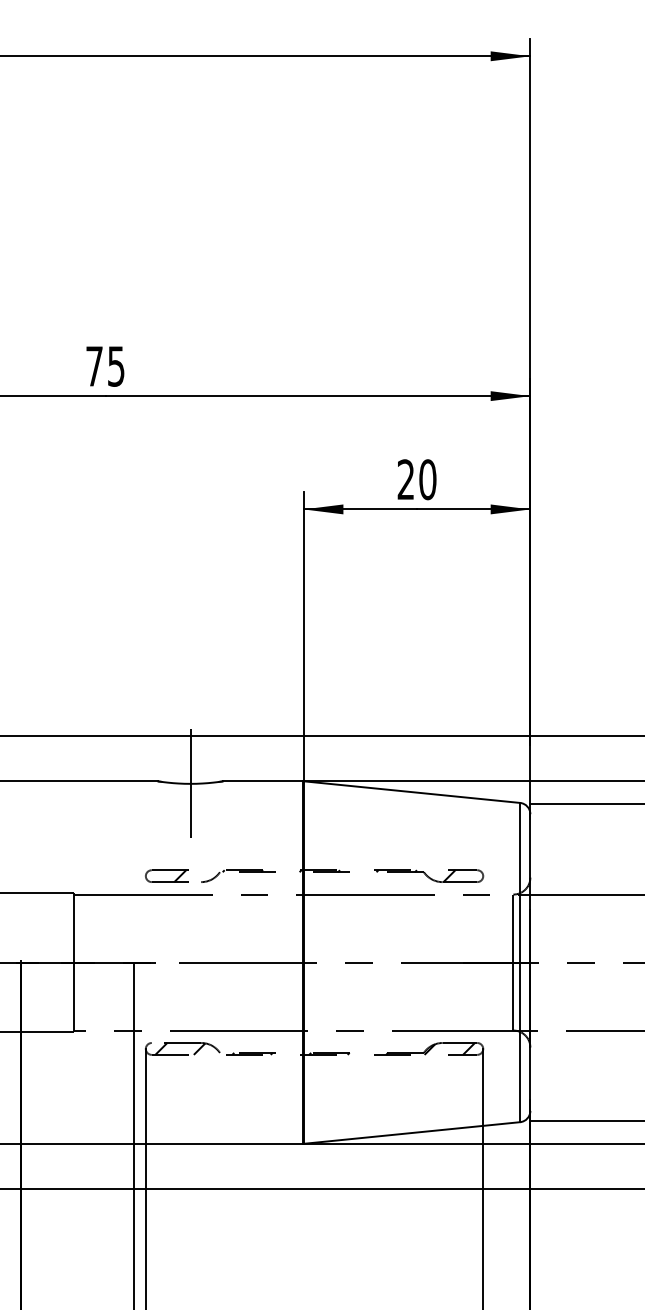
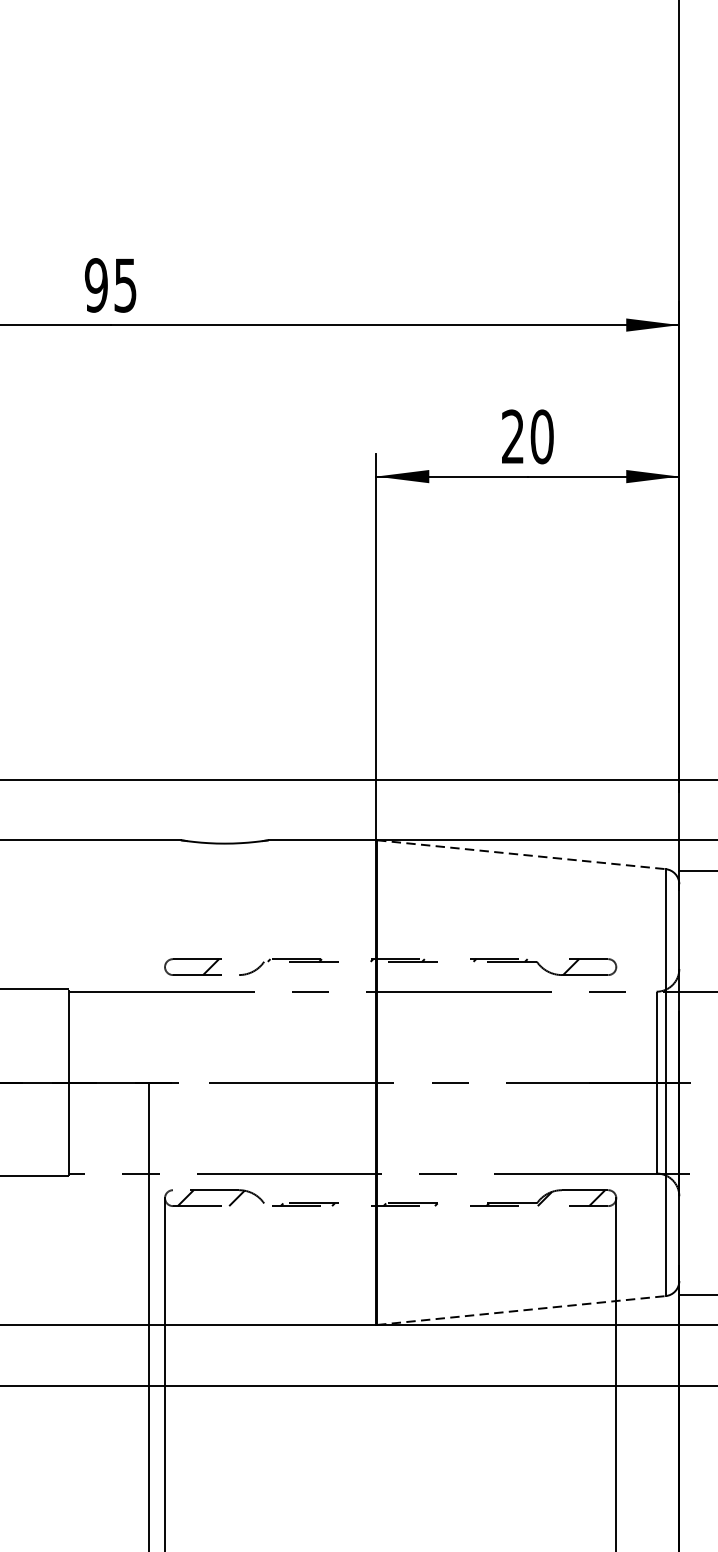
text: (94, 366) -> (96, 285), 75 -> 95
line: (190, 783) -> (224, 843), removed
line: (412, 792) -> (521, 855), solid -> dashed
line: (412, 1132) -> (521, 1309), solid -> dashed

